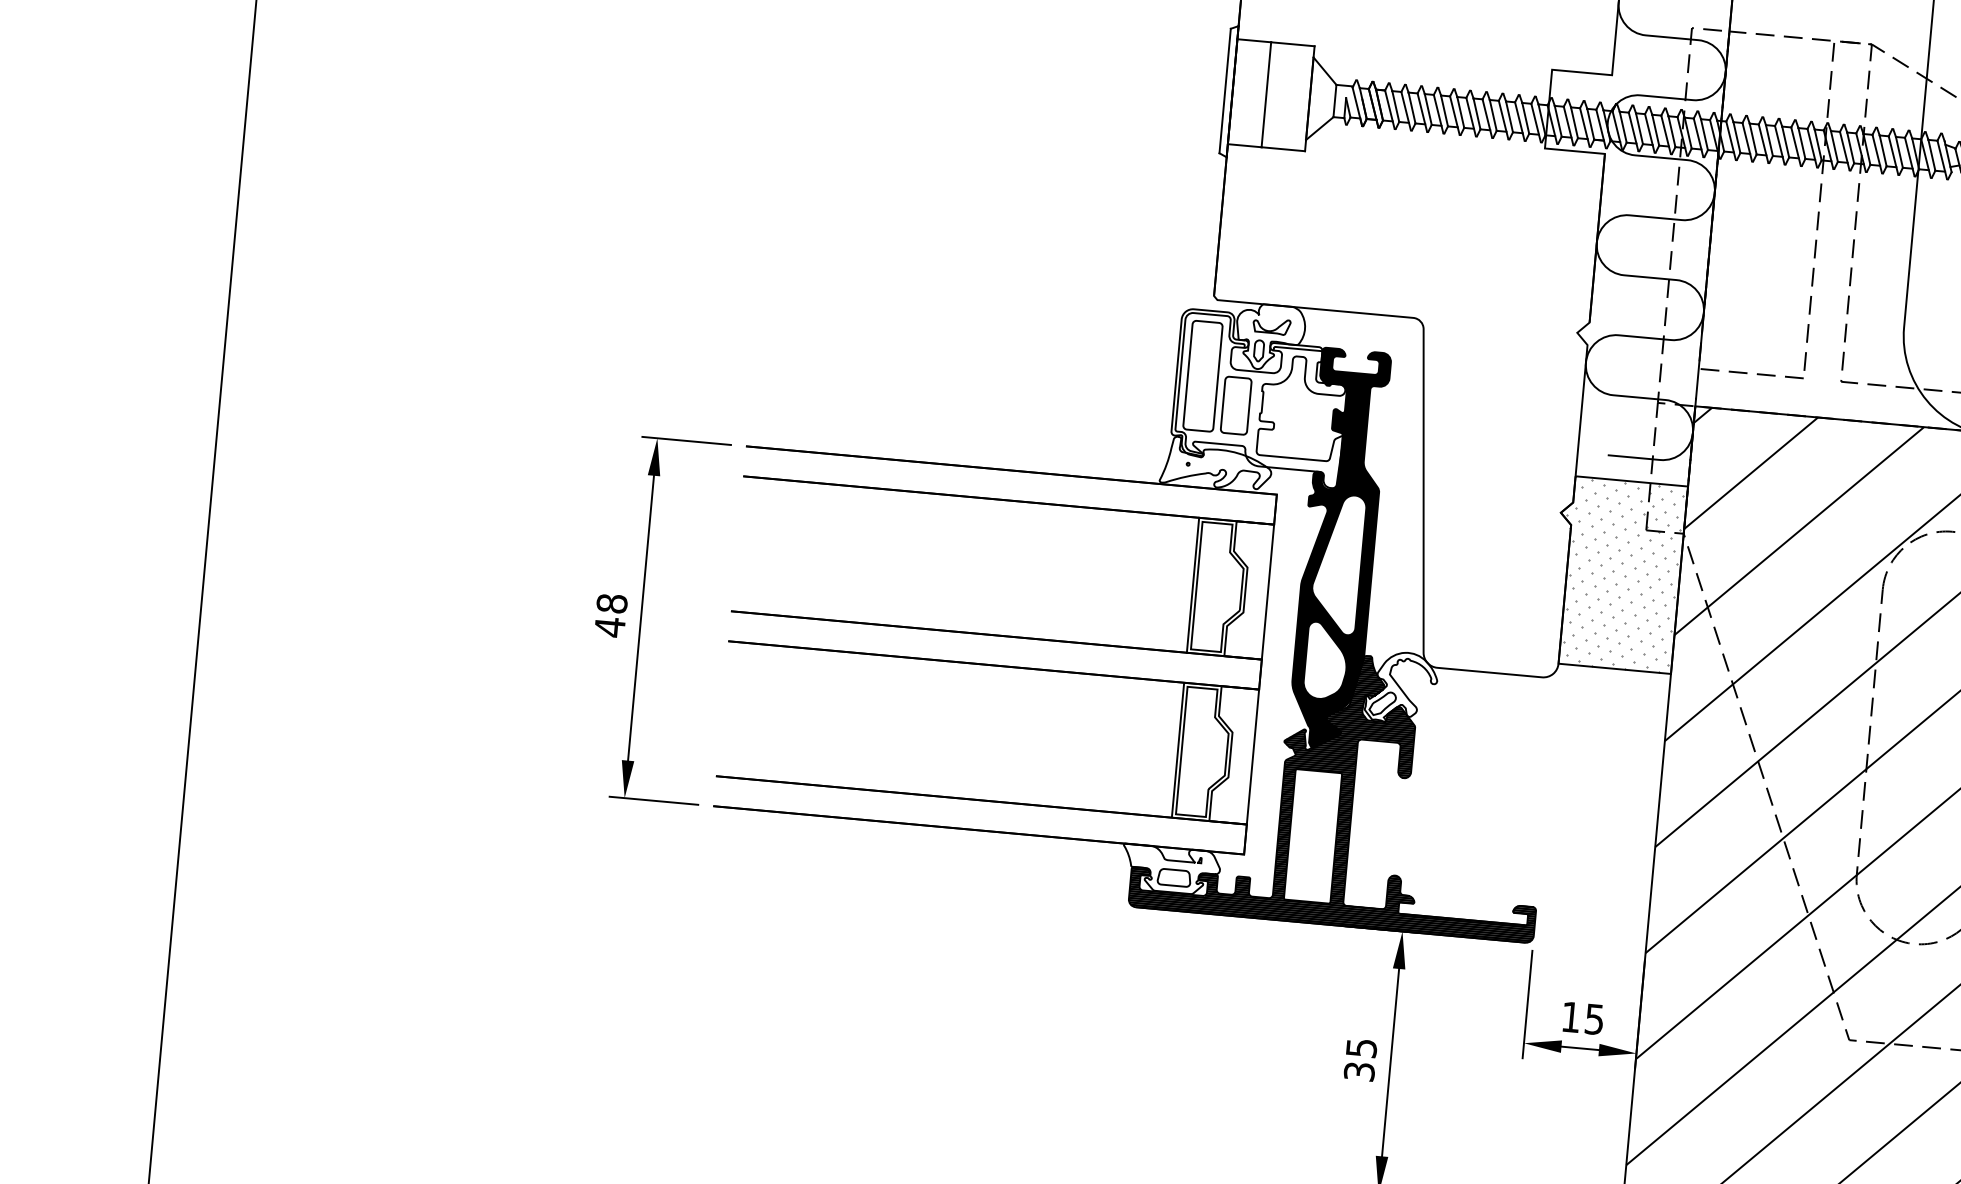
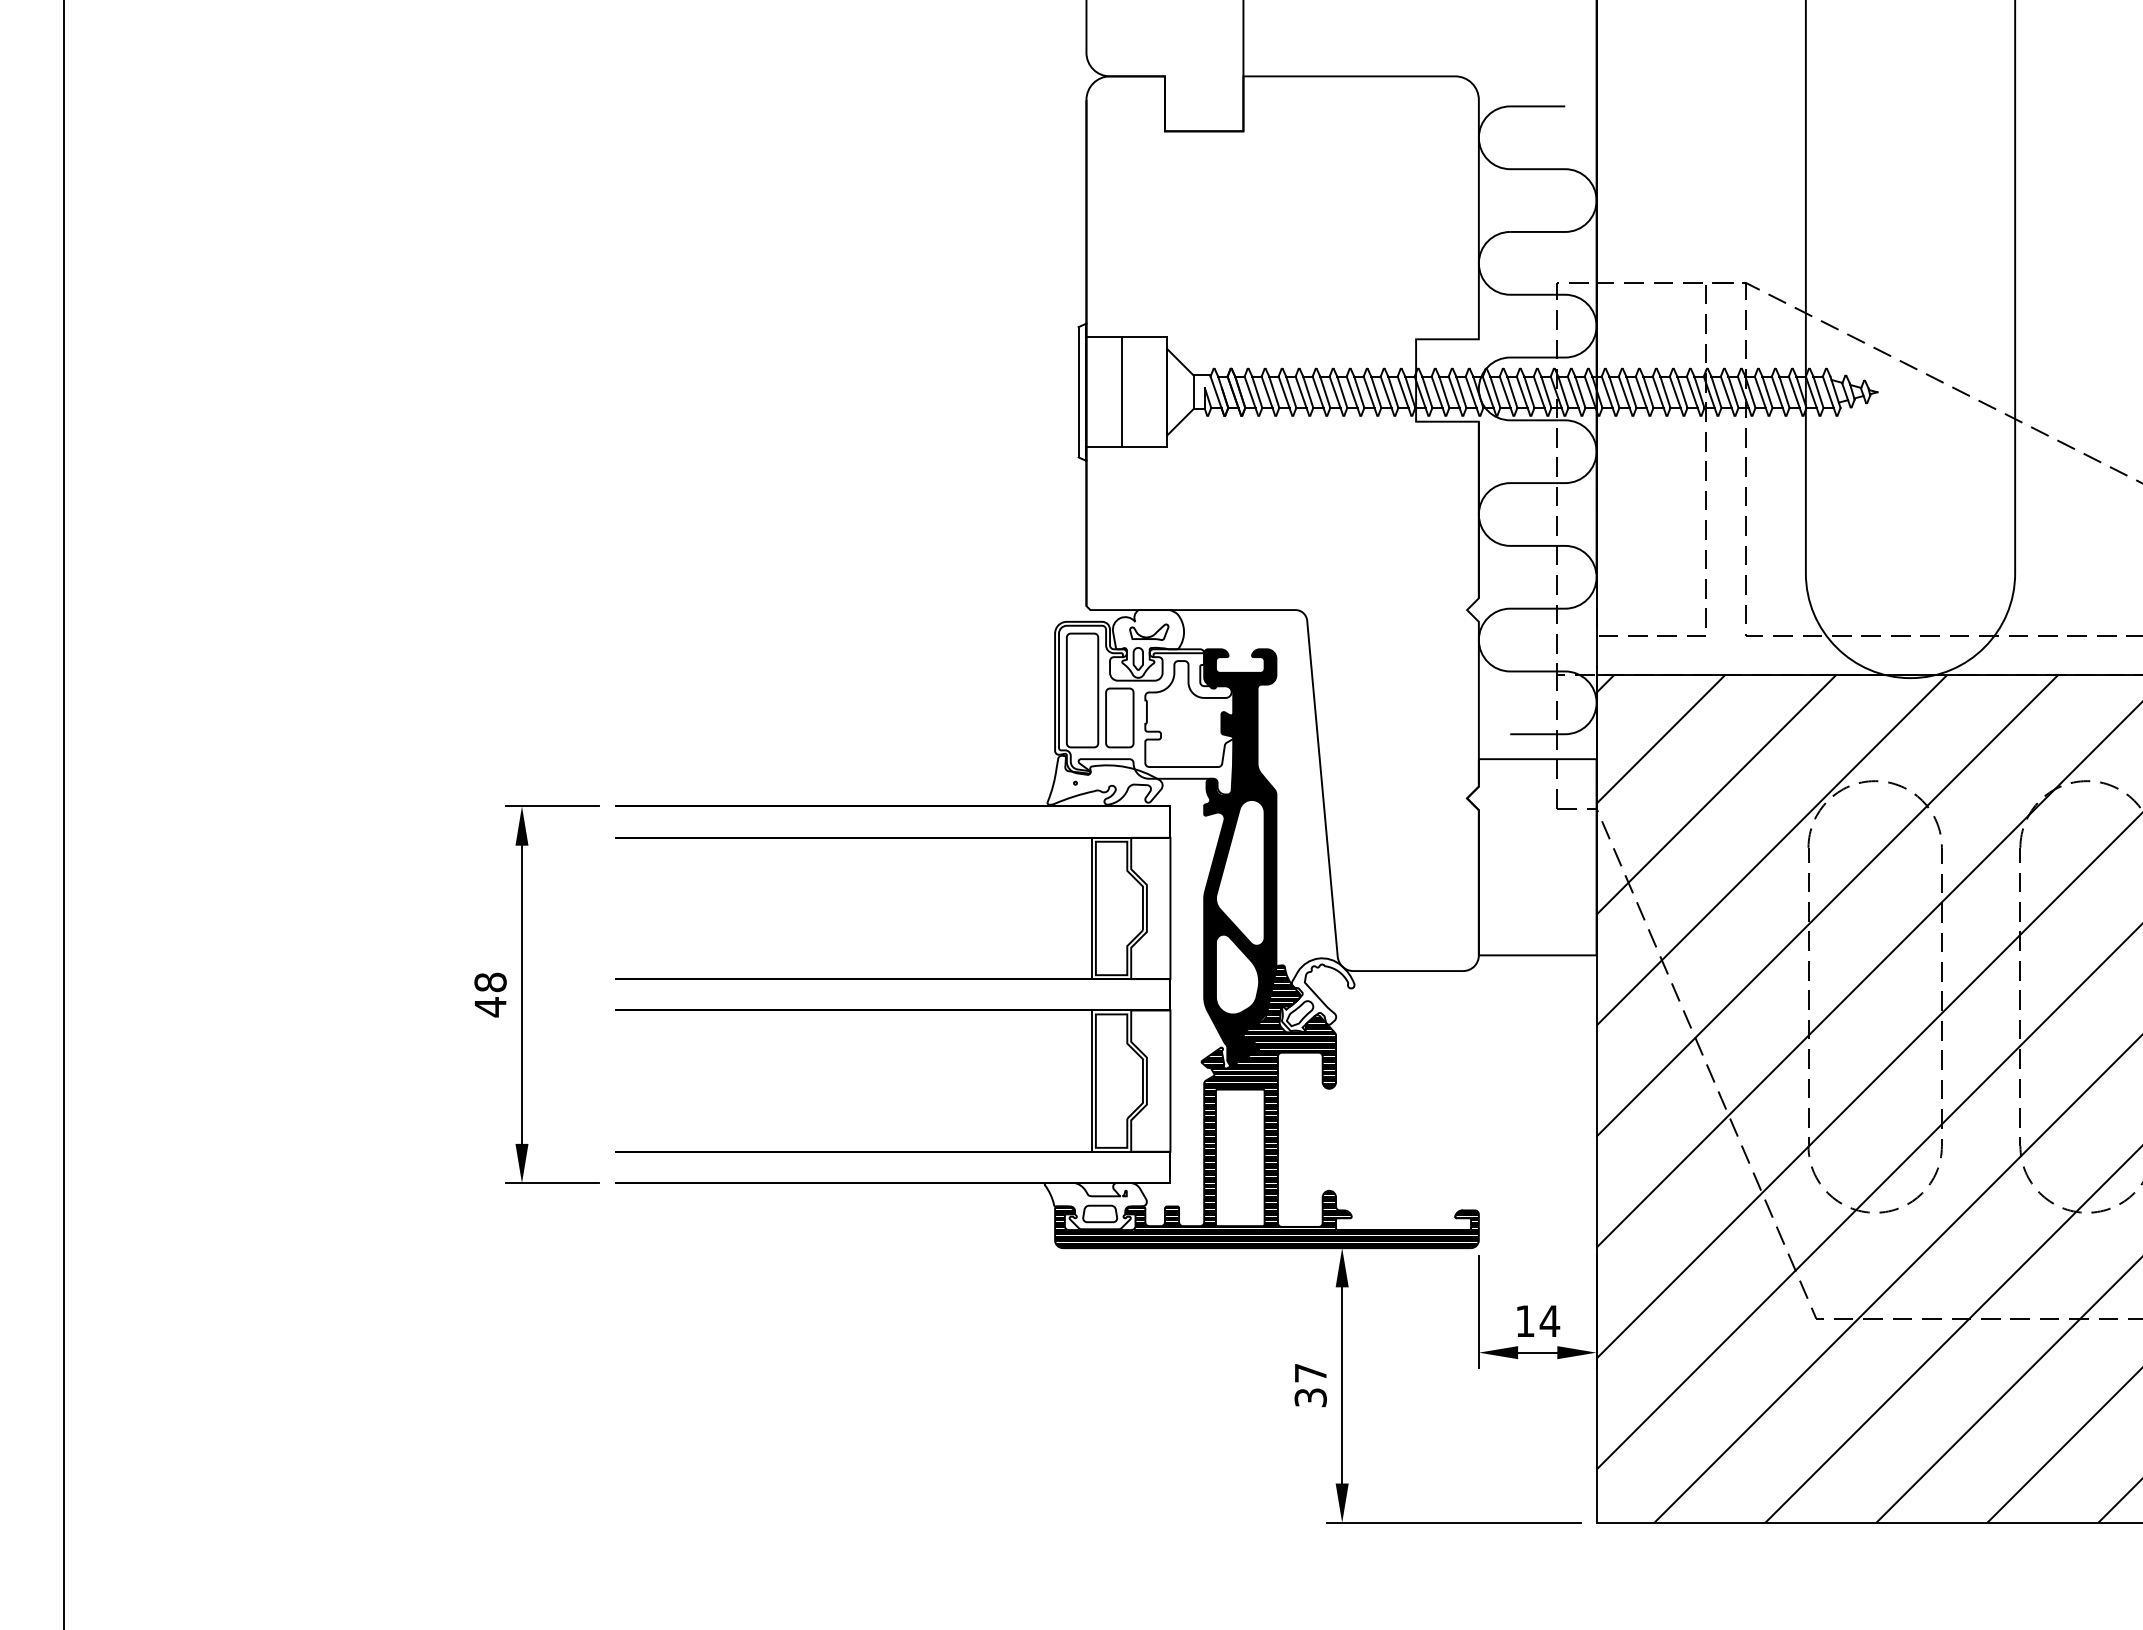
hatch: (1618, 574) -> (1532, 857), removed
text: (1594, 1019) -> (1549, 1321), 15 -> 14
text: (1361, 1048) -> (1310, 1373), 35 -> 37

